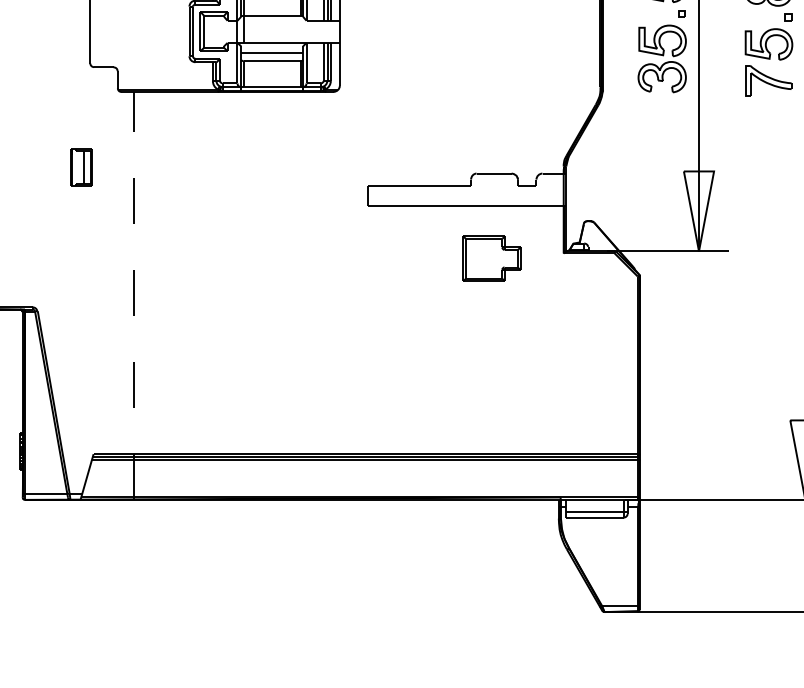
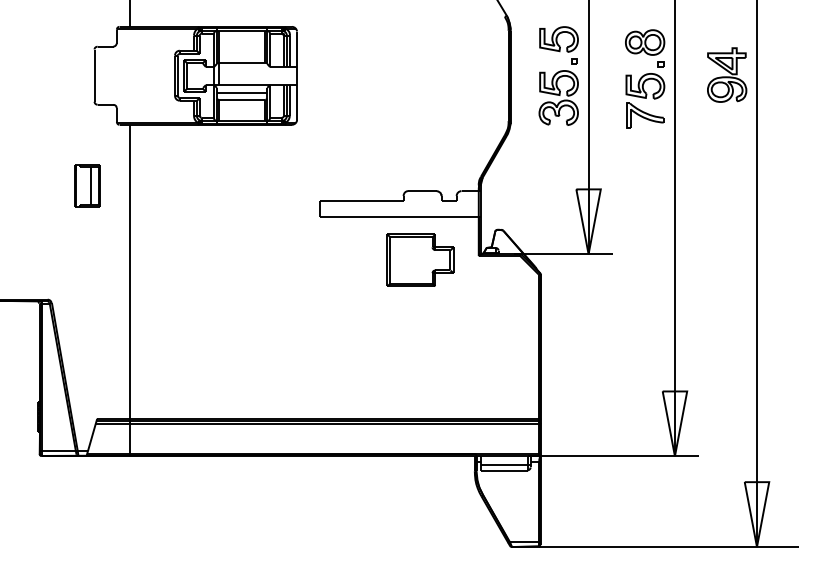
part: (81, 166) -> (87, 185), size x1.43
part: (491, 257) -> (420, 259), size x1.43
line: (133, 296) -> (129, 290), dashed -> solid

